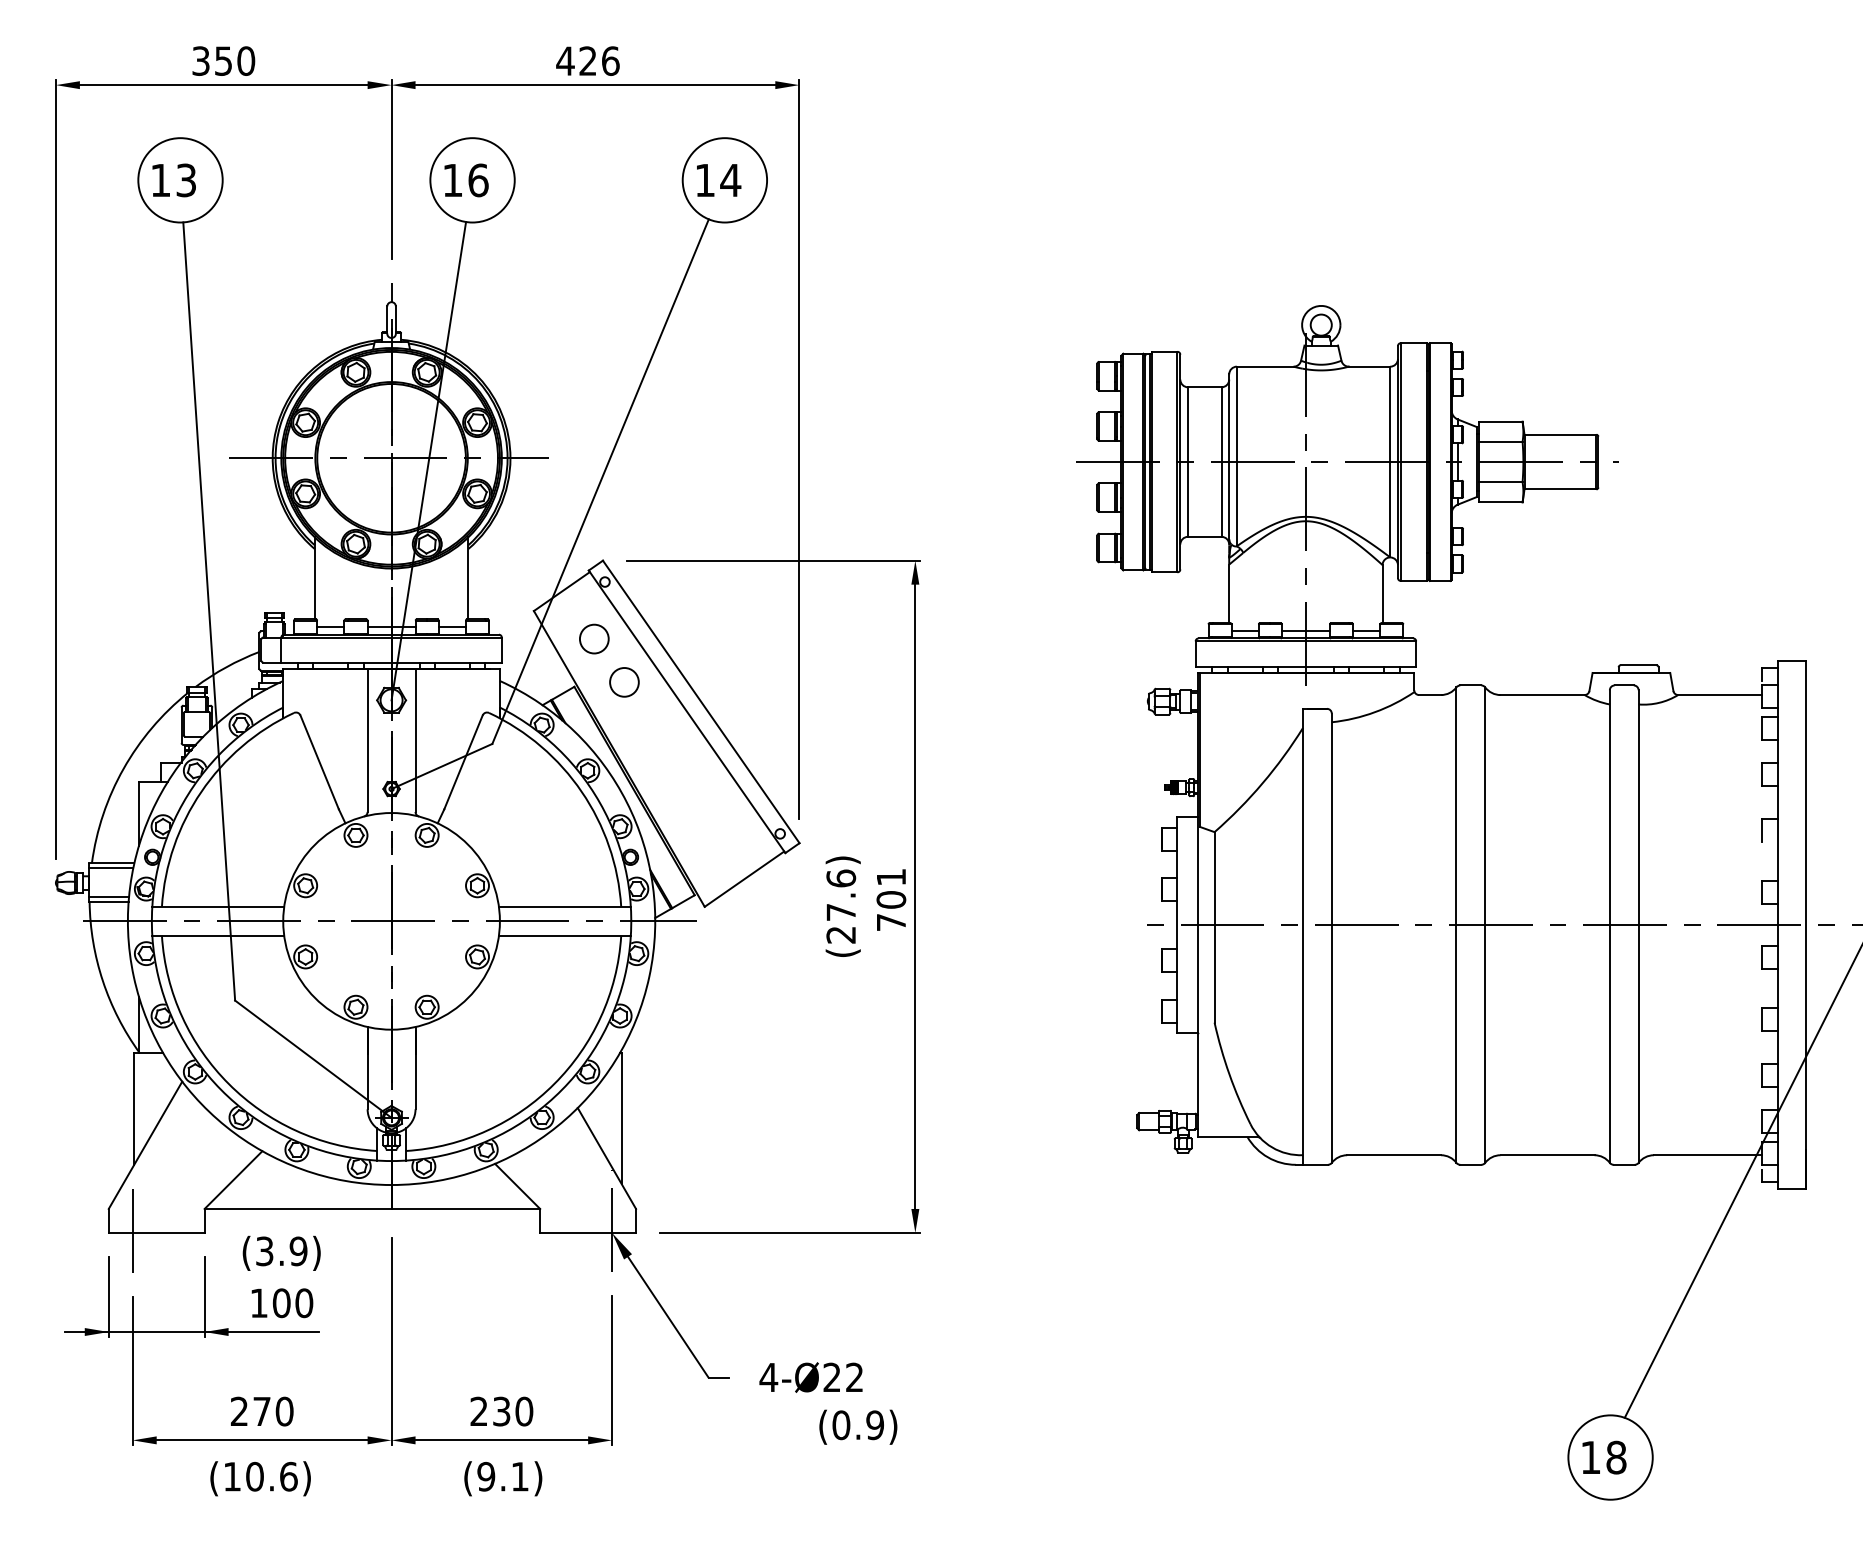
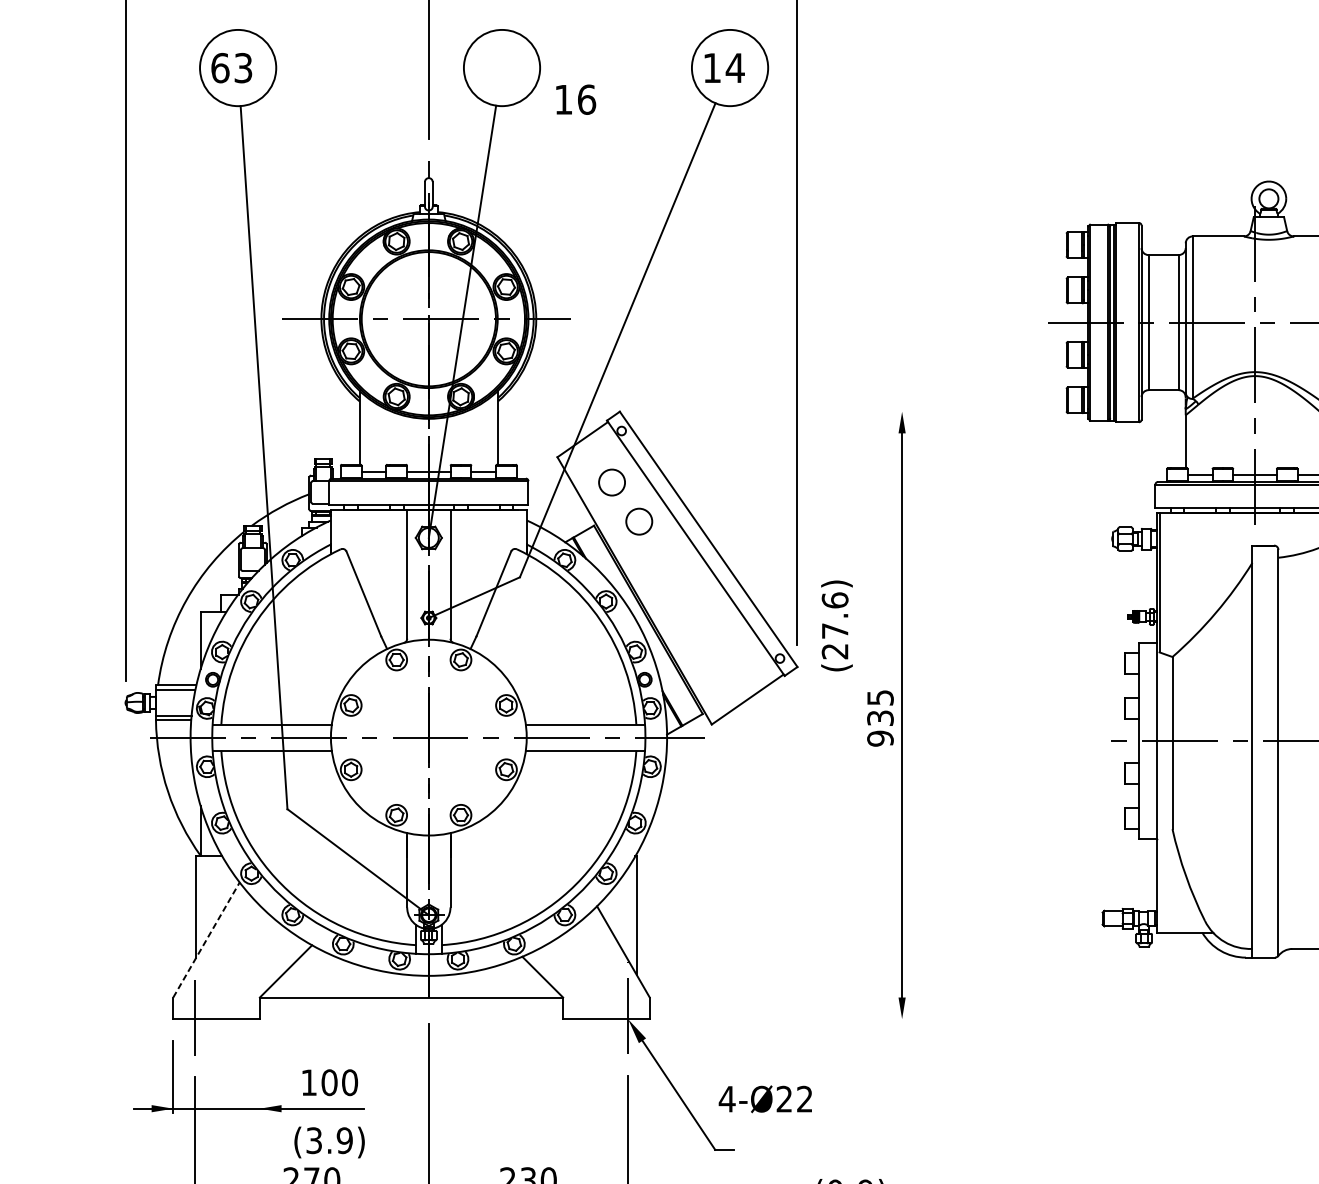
text: (161, 180) -> (220, 68), 13 -> 63
text: (466, 180) -> (576, 99), moved
line: (773, 560) -> (773, 411), removed
text: (891, 900) -> (880, 718), 701 -> 935
text: (842, 906) -> (836, 625), moved
line: (145, 1145) -> (206, 940), solid -> dashed
line: (790, 1232) -> (789, 1018), removed
text: (281, 1252) -> (329, 1141), moved
line: (204, 1296) -> (259, 1076), removed
text: (810, 1377) -> (764, 1099), moved

